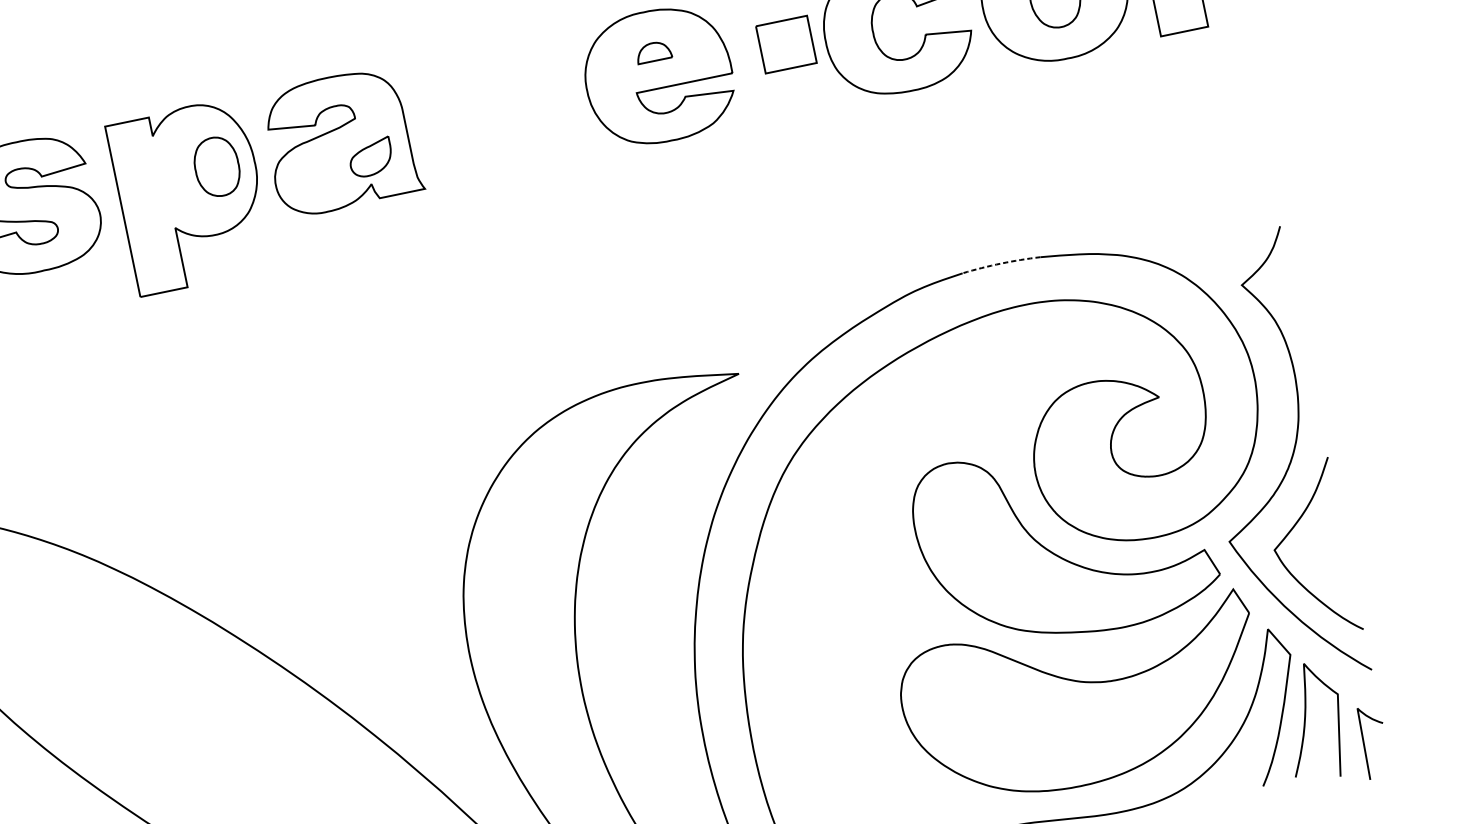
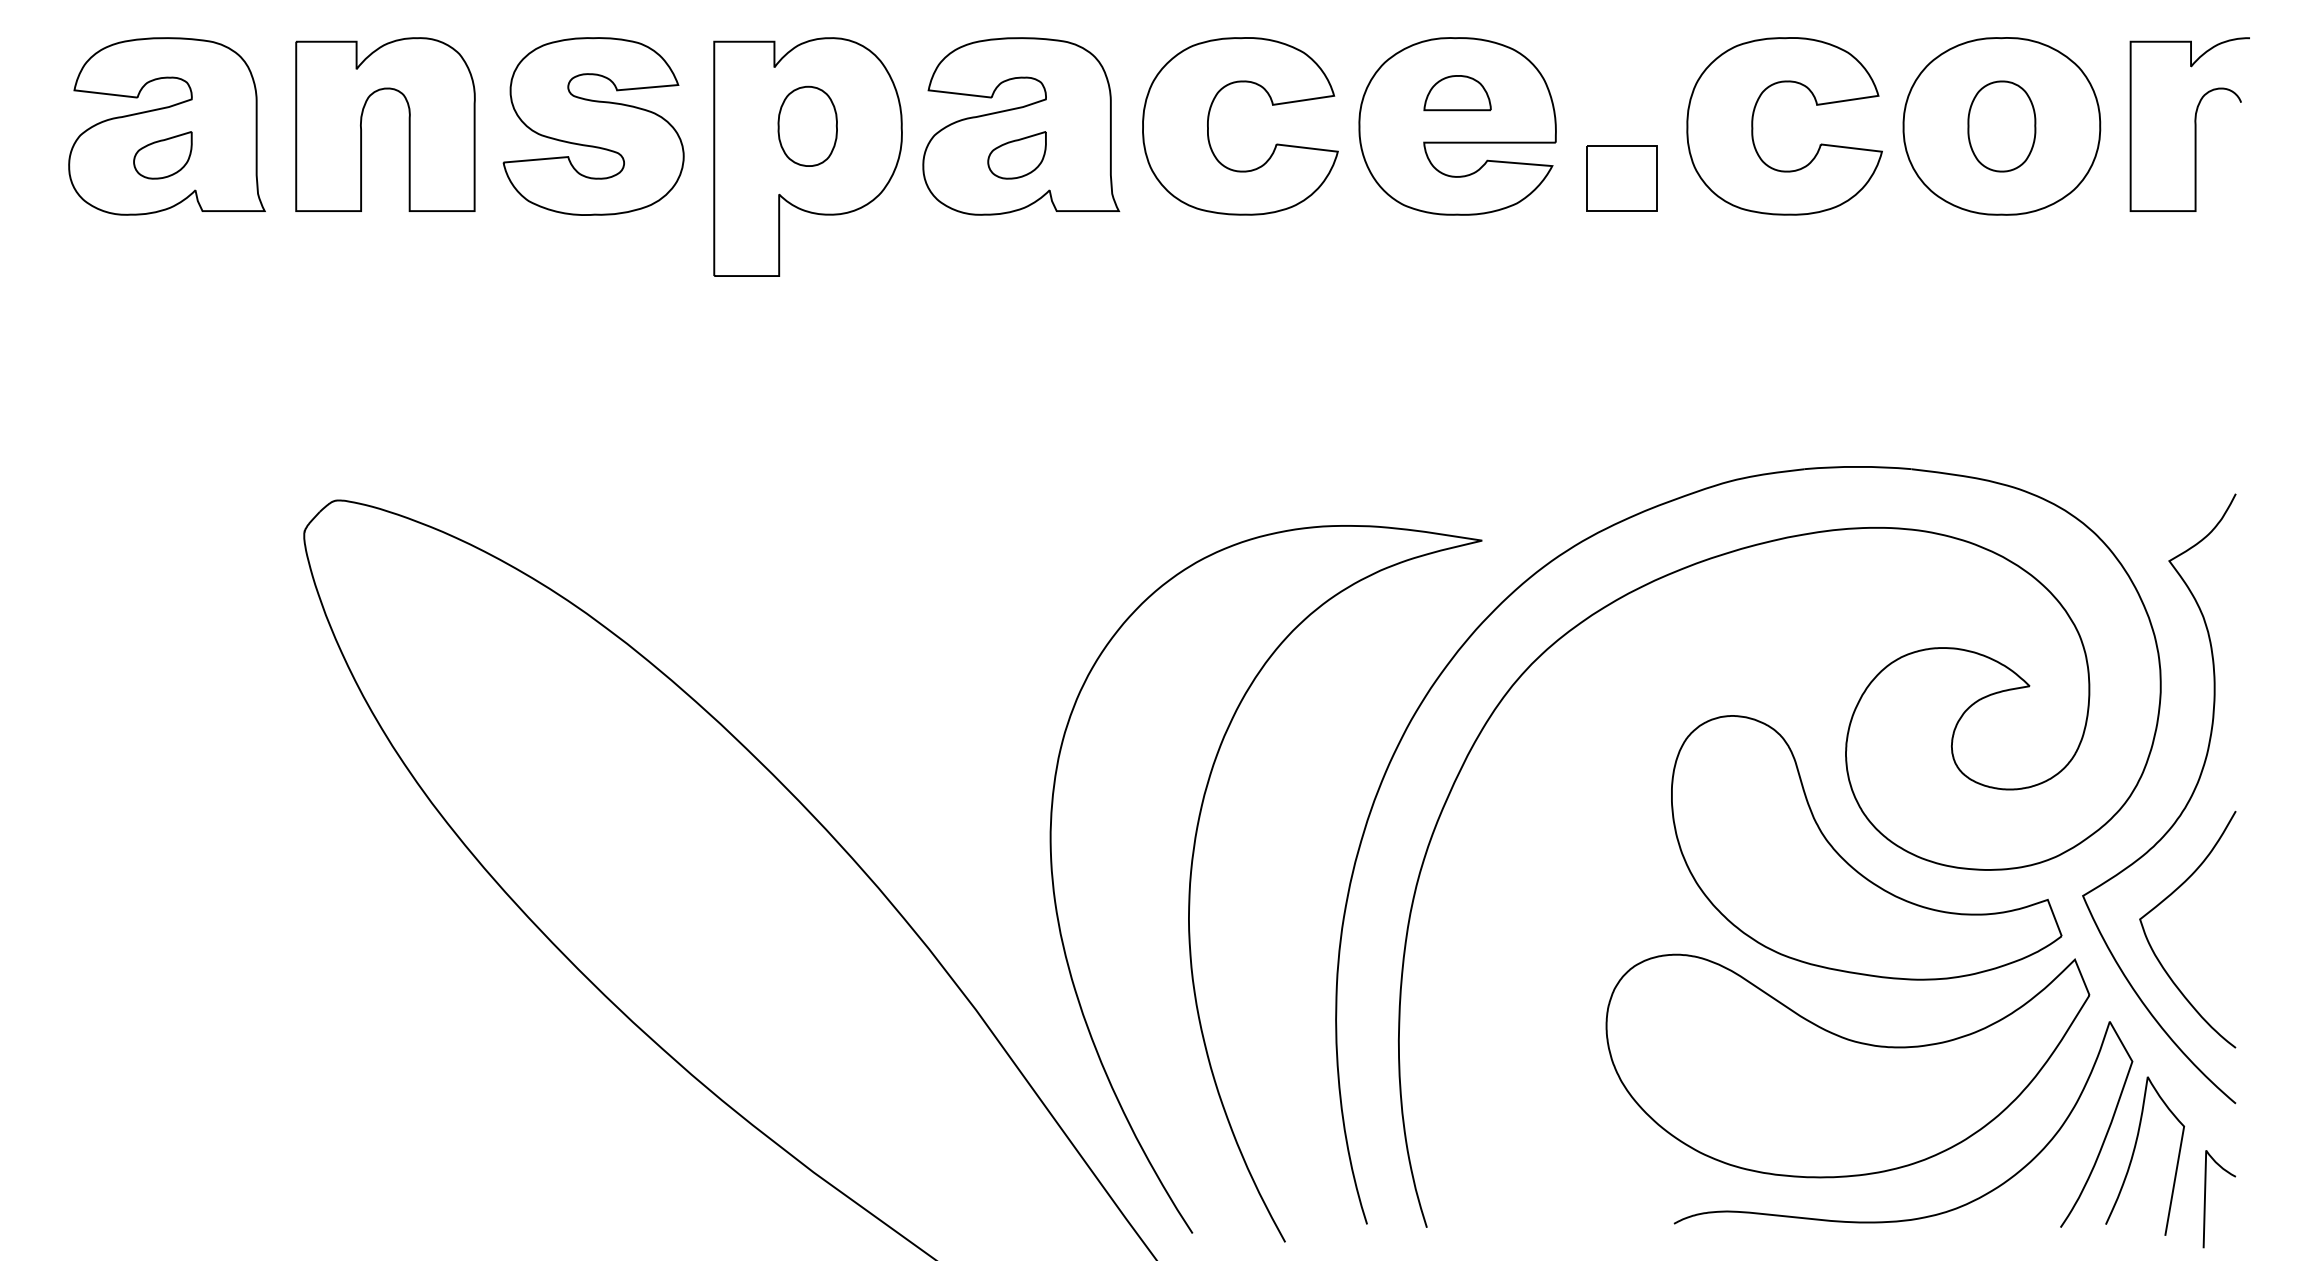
part: (786, 44) -> (1621, 178), moved
part: (653, 52) -> (1457, 93), size x1.43
part: (477, 113) -> (1208, 126), added
part: (370, 157) -> (1016, 155), moved
part: (216, 166) -> (807, 125), moved
arc: (1000, 263) -> (1857, 466), dashed -> solid

